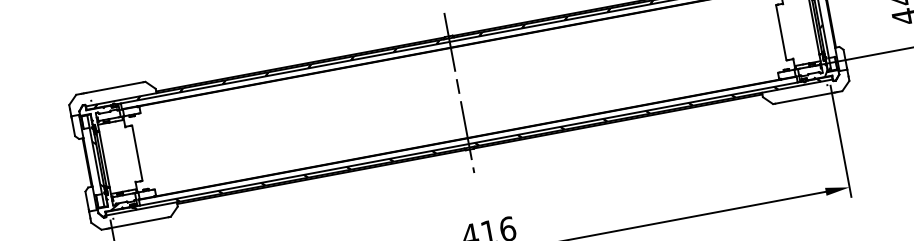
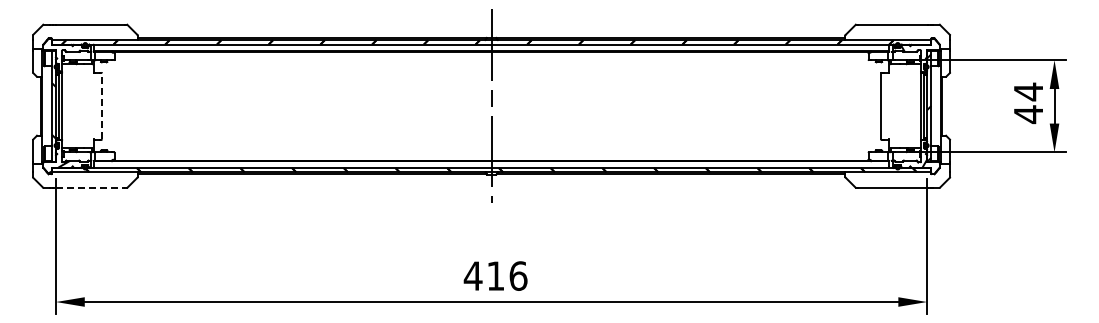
line: (137, 153) -> (102, 106), solid -> dashed
line: (140, 222) -> (90, 187), solid -> dashed

